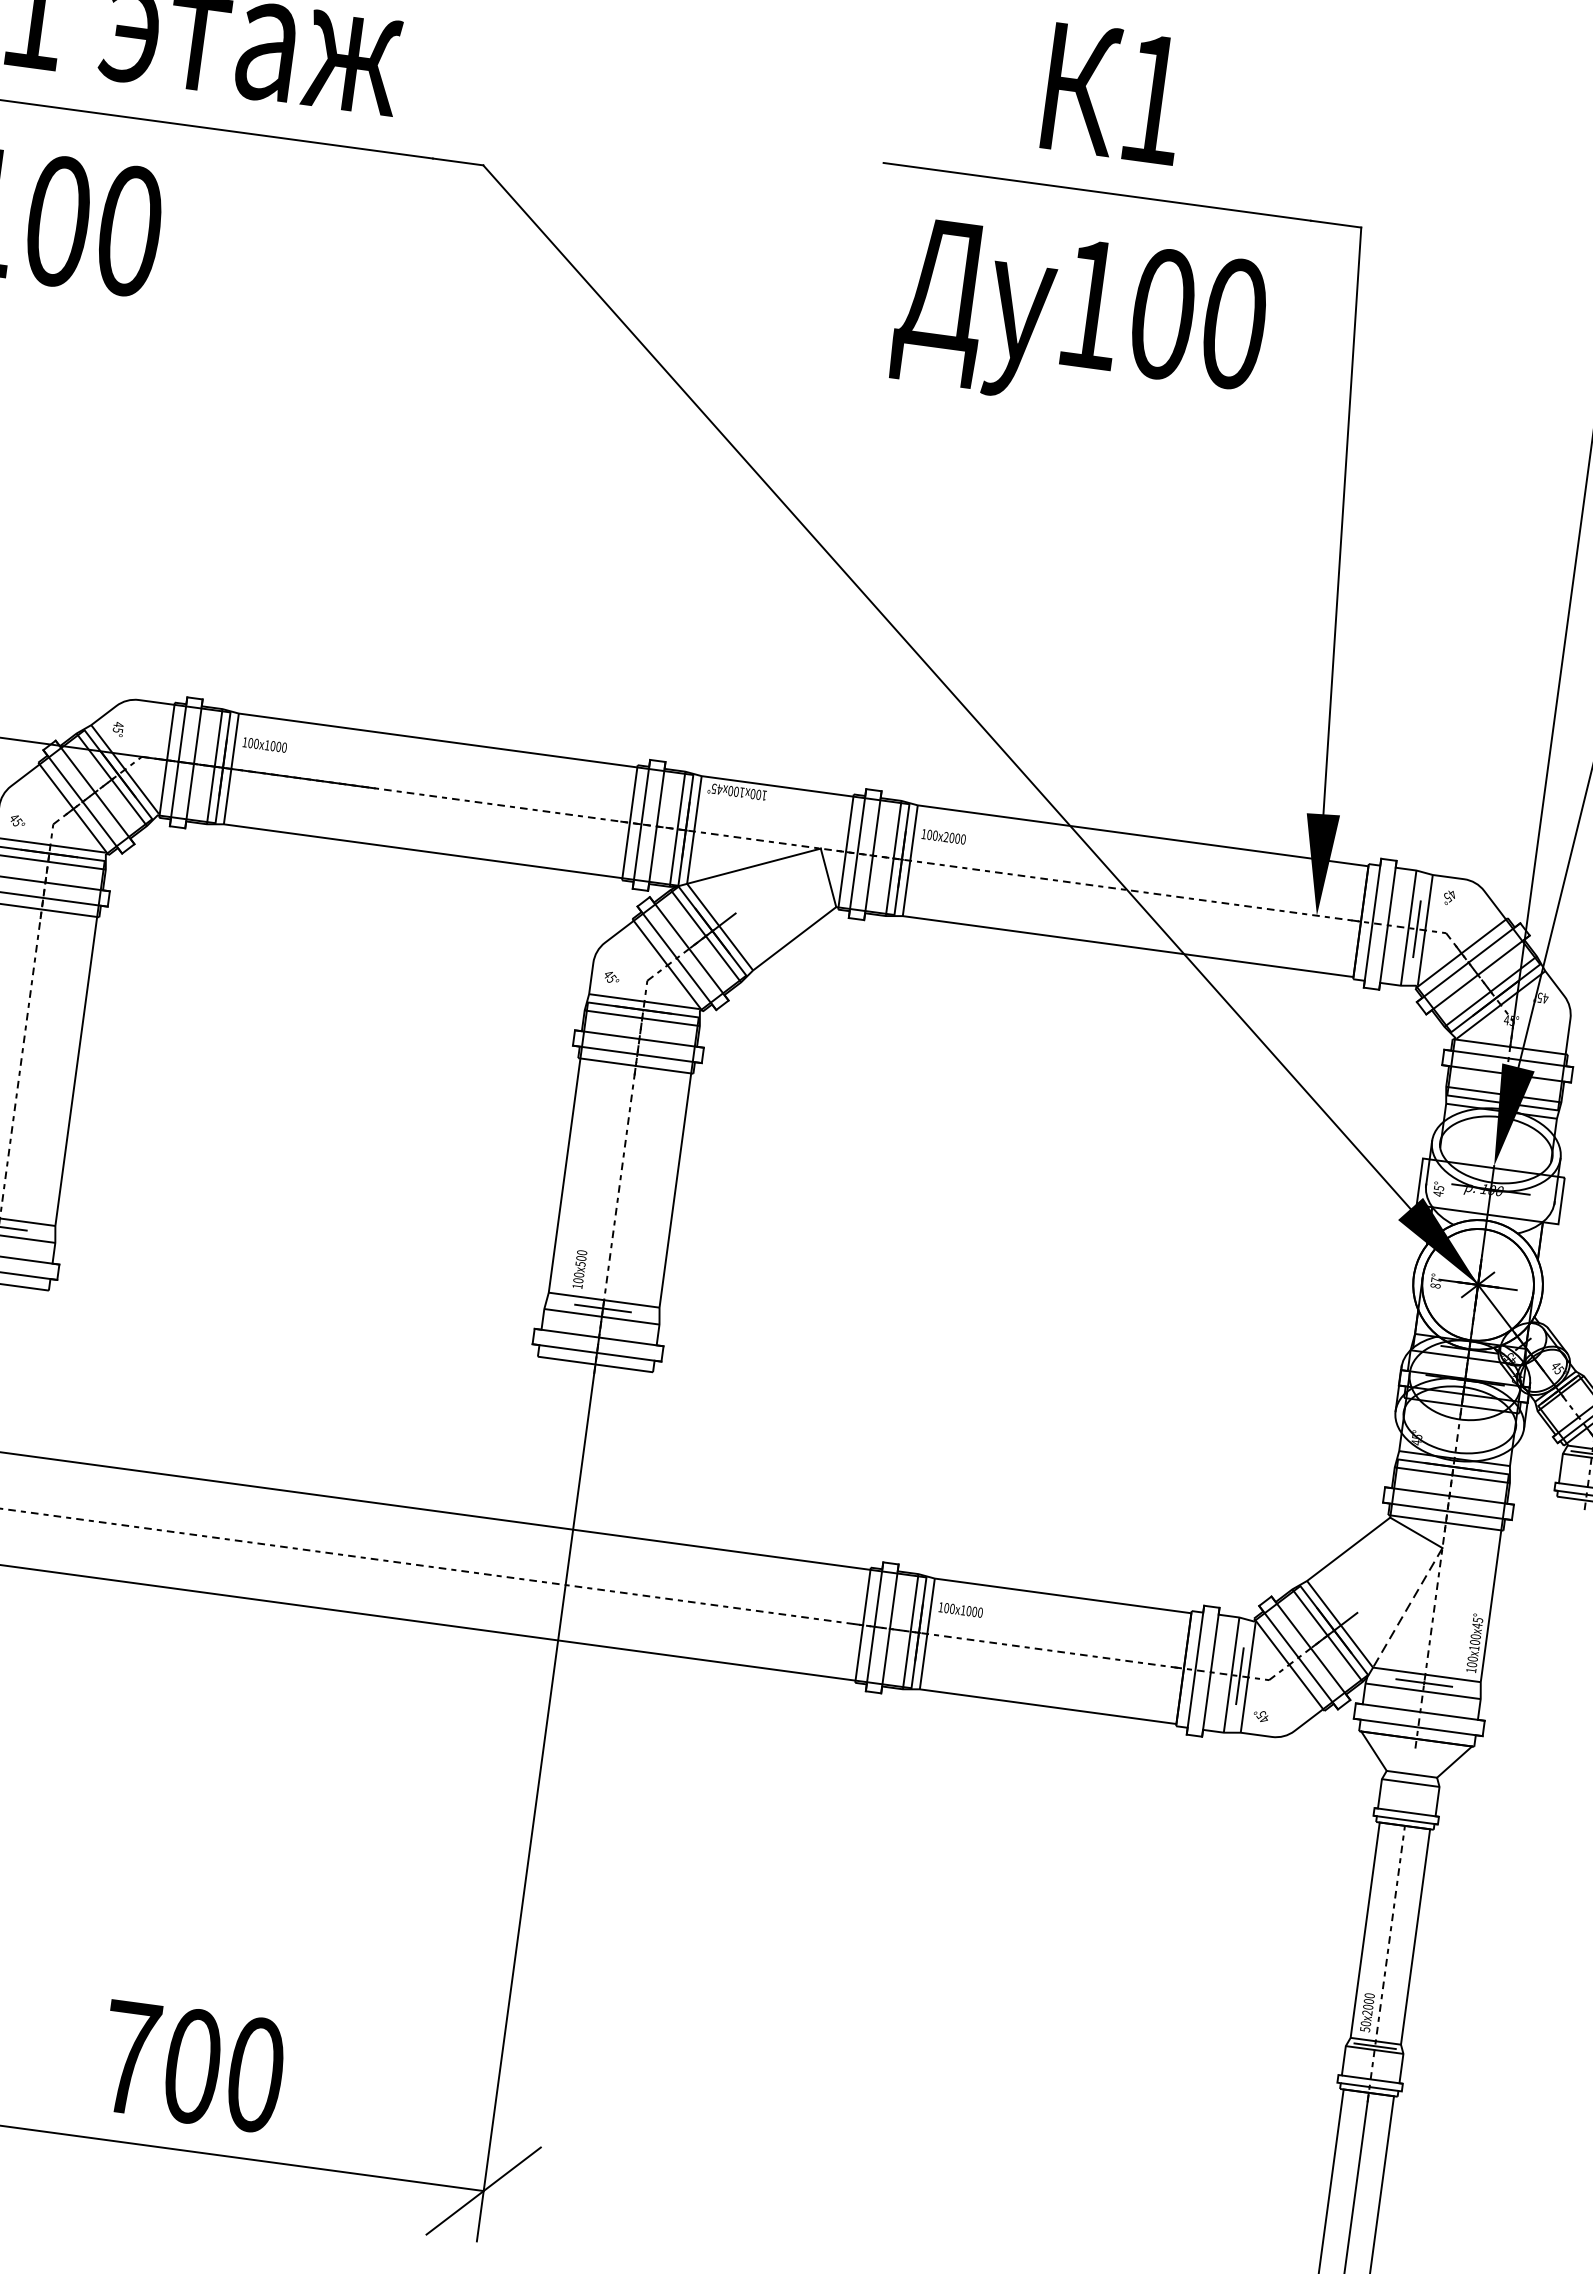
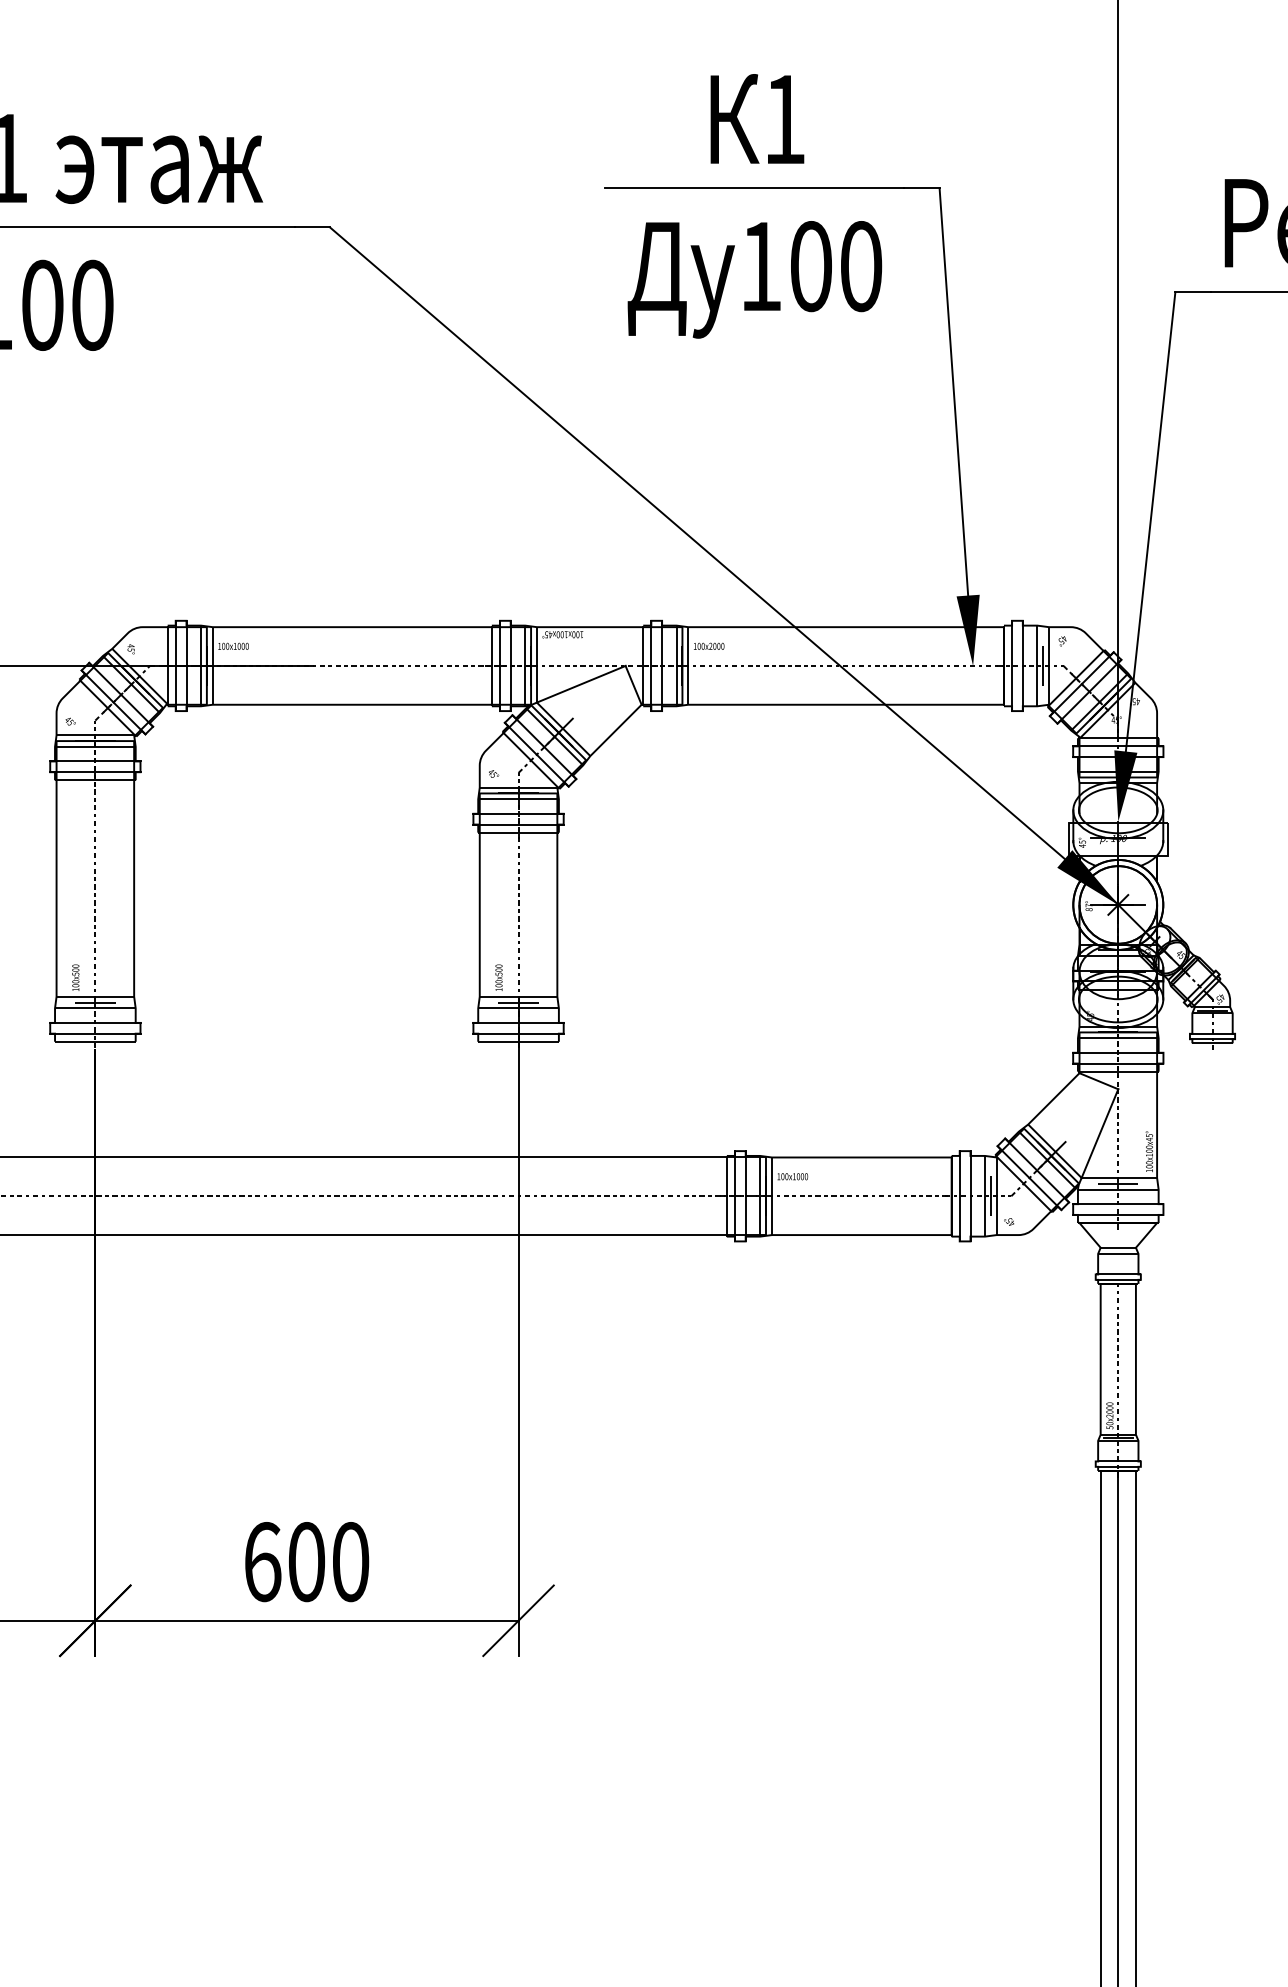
line: (1407, 1607) -> (1099, 1133), dashed -> solid
text: (129, 2058) -> (262, 1562), 700 -> 600

